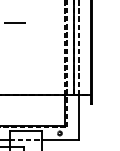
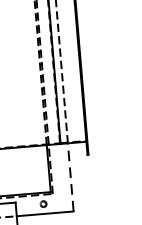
line: (79, 116) -> (71, 175), solid -> dashed

